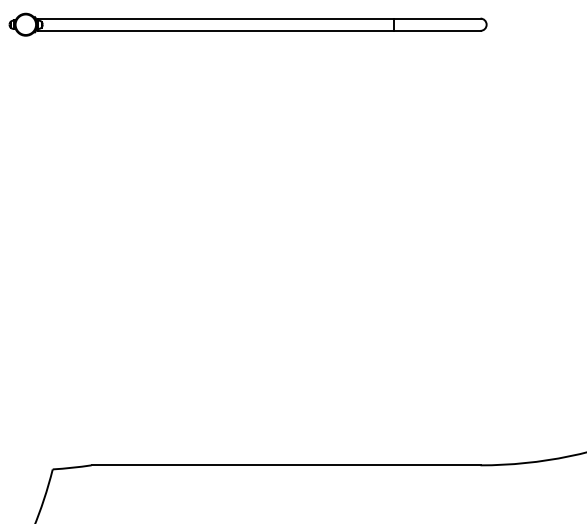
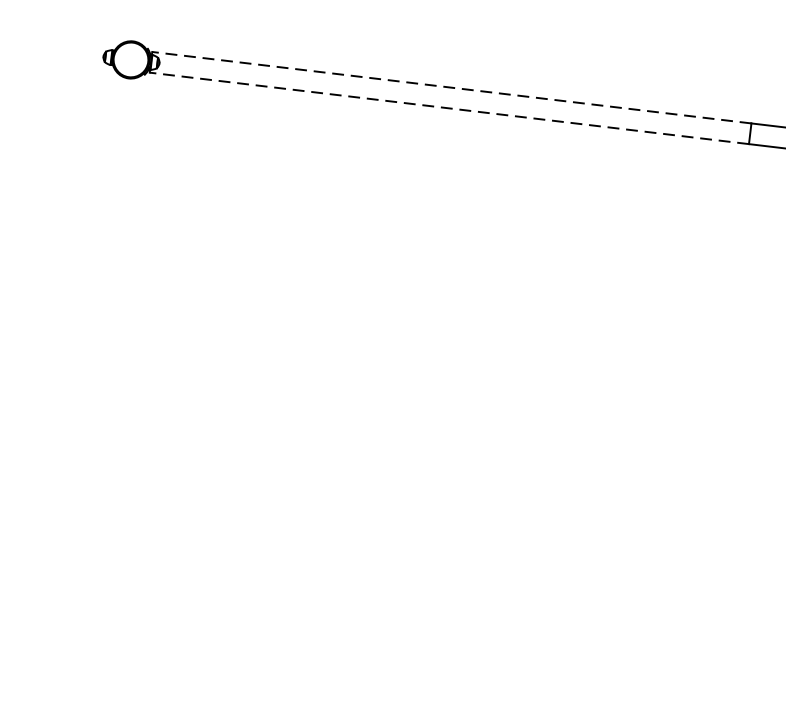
line: (215, 18) -> (451, 87), solid -> dashed
line: (215, 30) -> (449, 107), solid -> dashed

